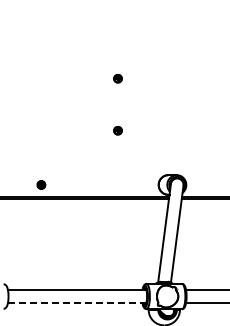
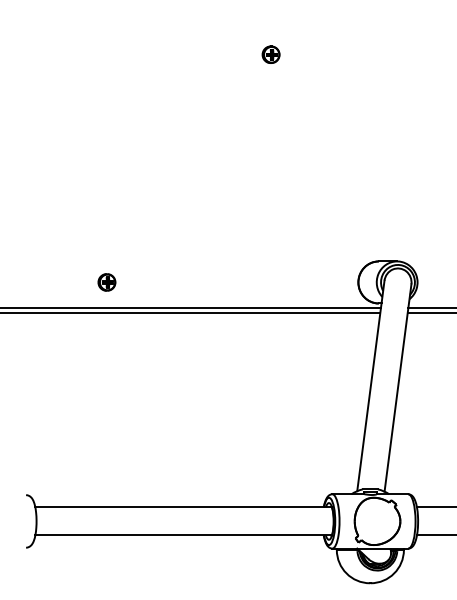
part: (117, 130) -> (270, 165), removed
line: (77, 303) -> (184, 536), dashed -> solid

